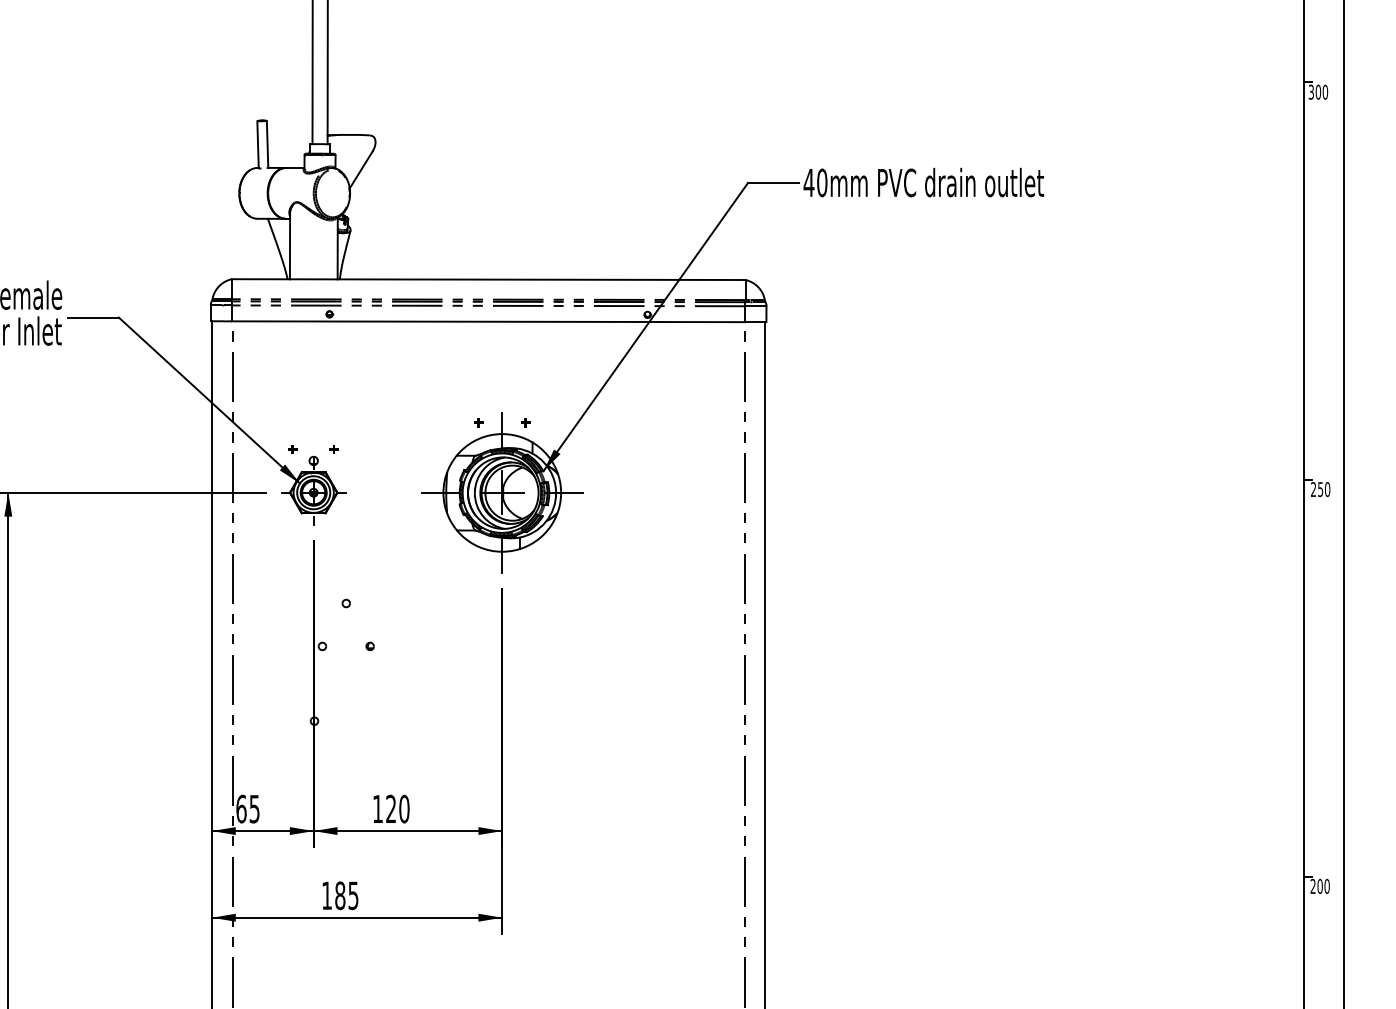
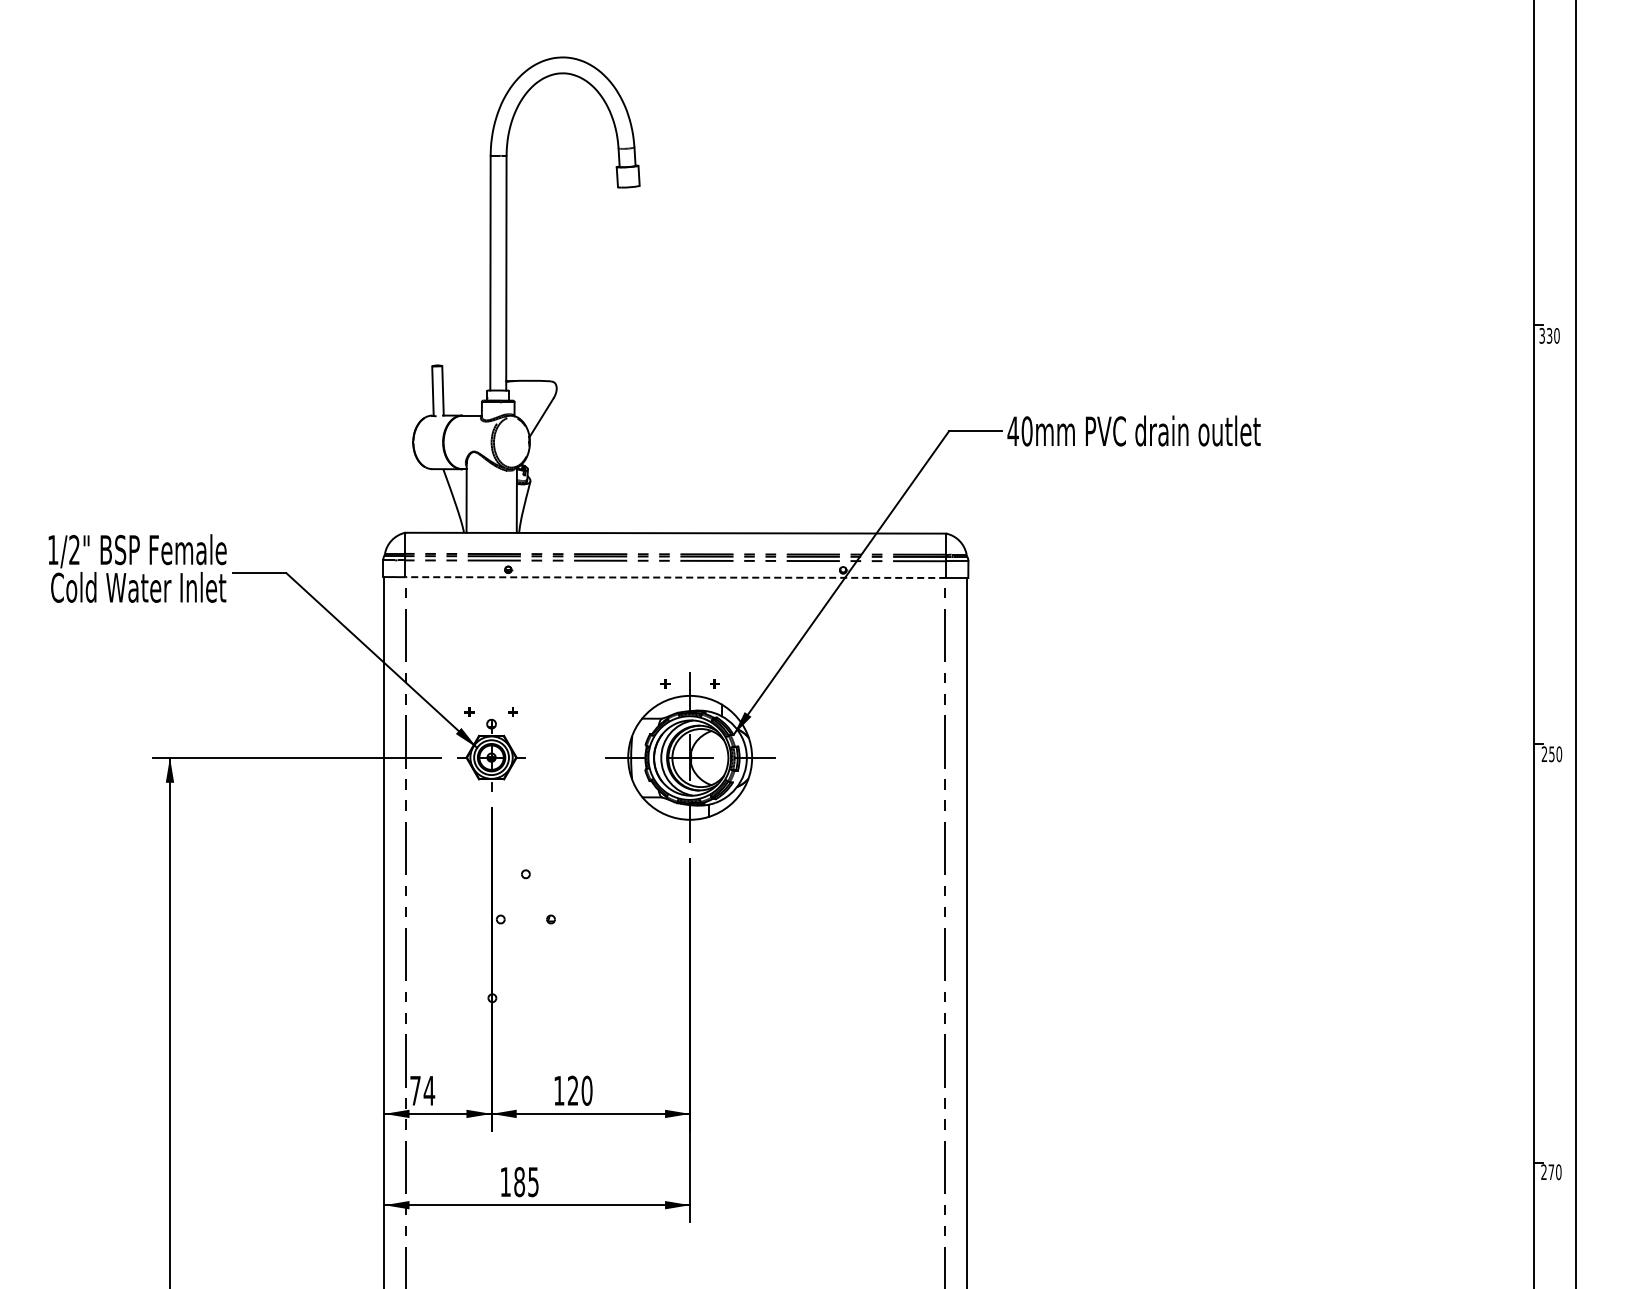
text: (1318, 91) -> (1549, 335), 300 -> 330
line: (488, 321) -> (675, 577), solid -> dashed
text: (248, 808) -> (422, 1090), 65 -> 74
text: (1320, 886) -> (1551, 1172), 200 -> 270

